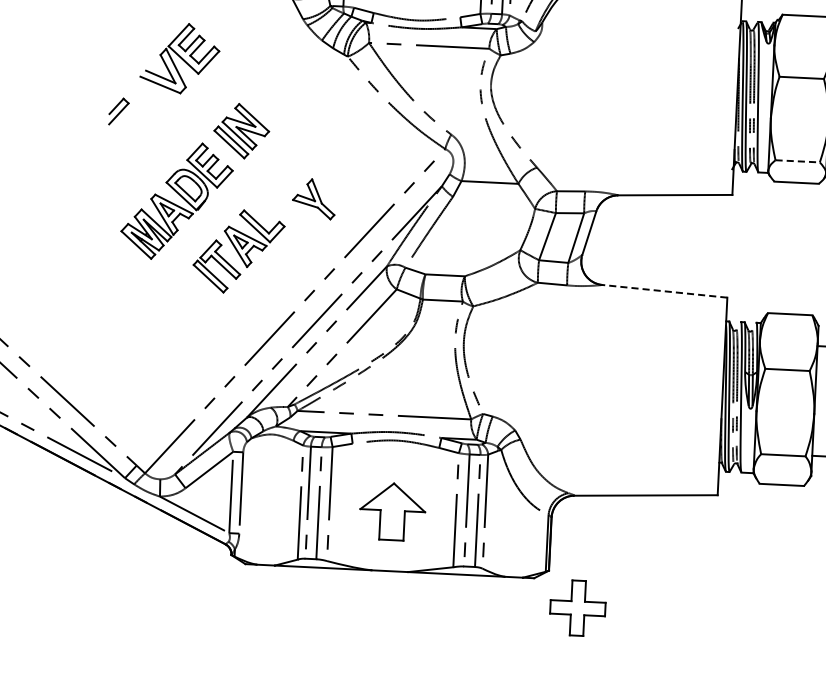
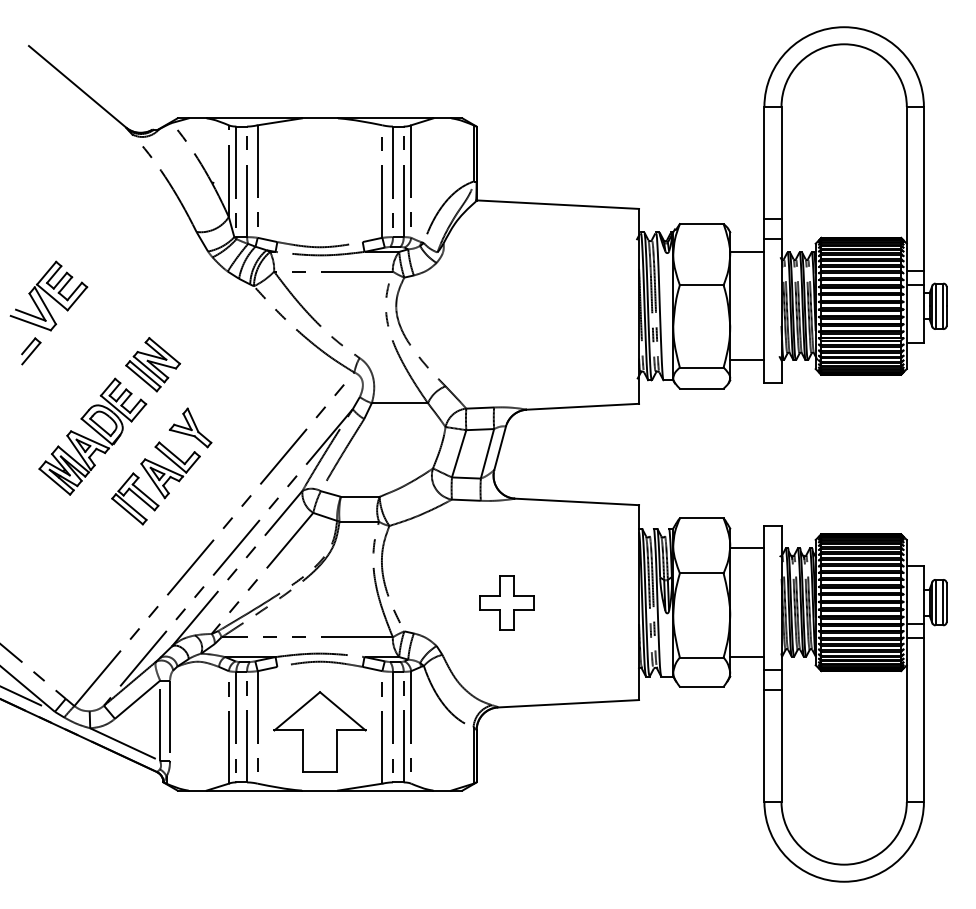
part: (179, 57) -> (48, 295), moved
line: (797, 161) -> (701, 367), dashed -> solid
part: (314, 198) -> (190, 427), moved
line: (664, 290) -> (576, 501), dashed -> solid
part: (392, 511) -> (319, 731), size x1.43
part: (577, 607) -> (506, 602), moved

